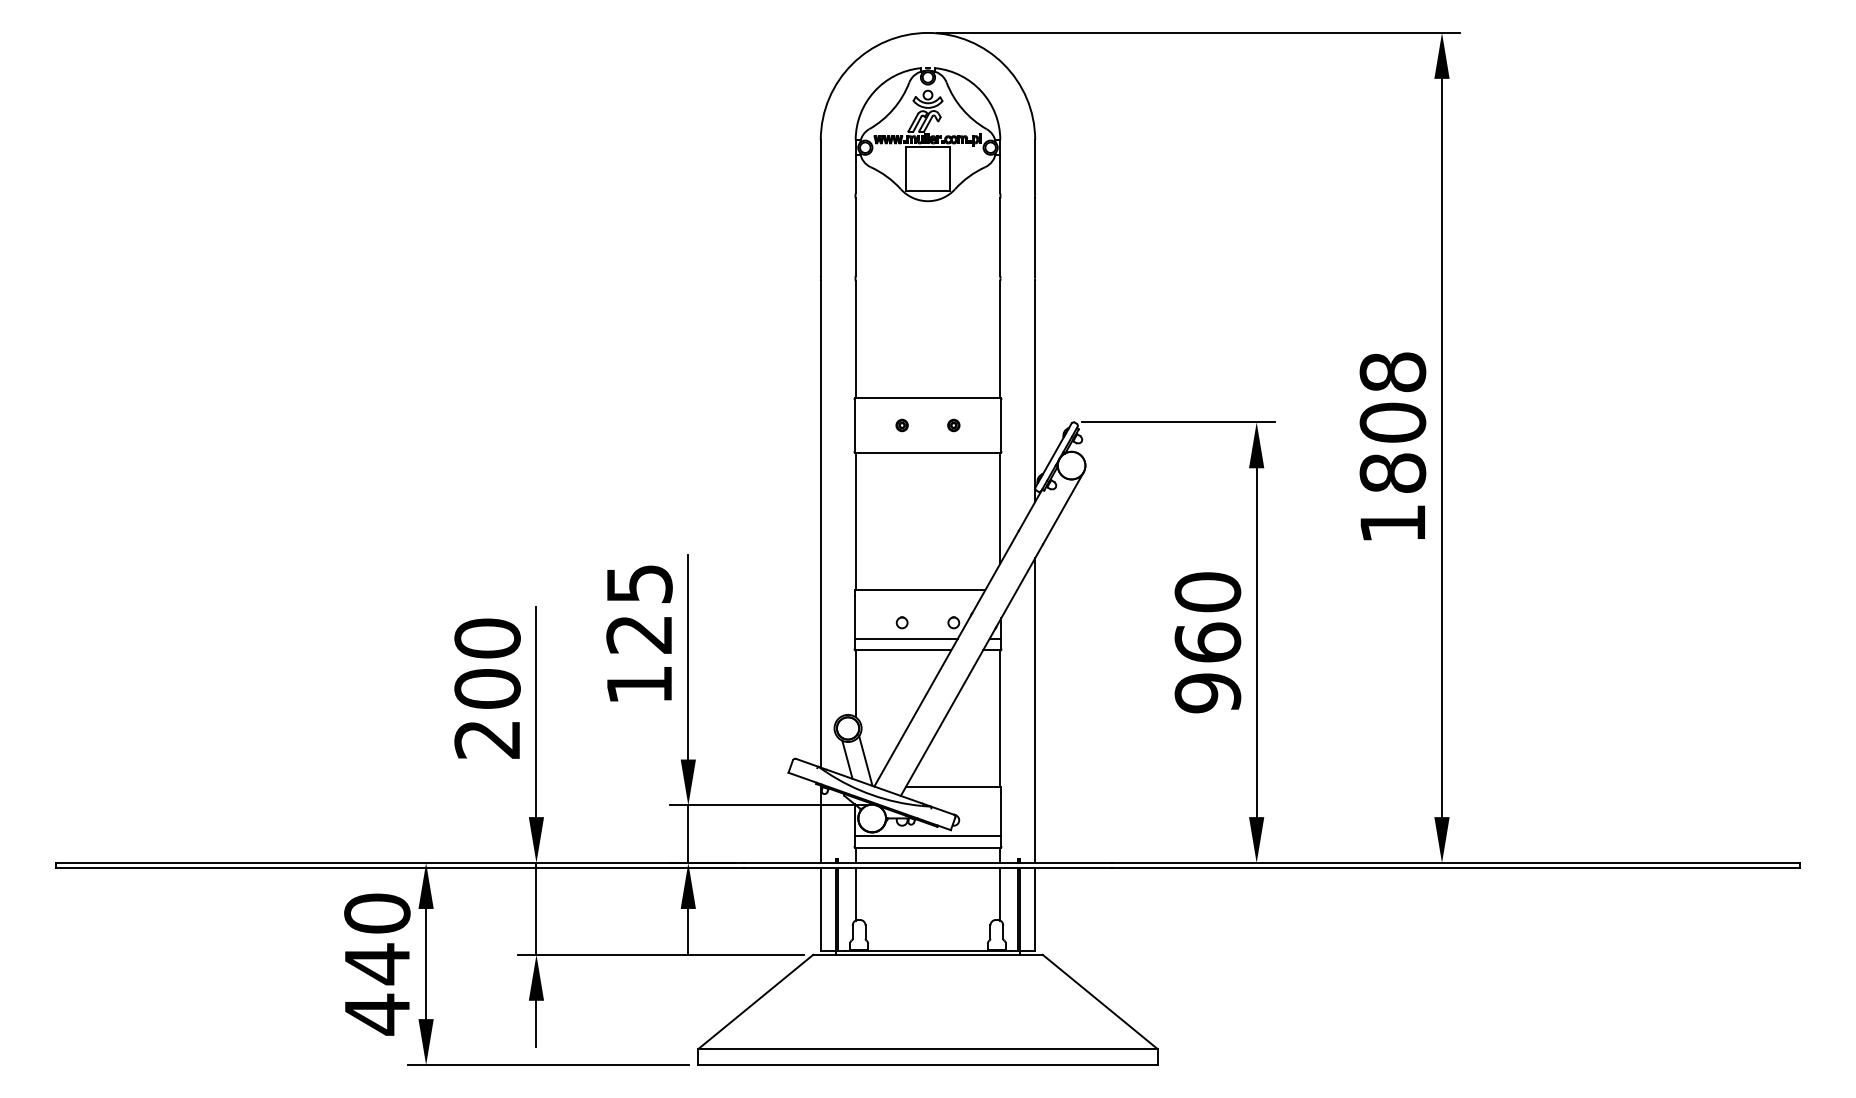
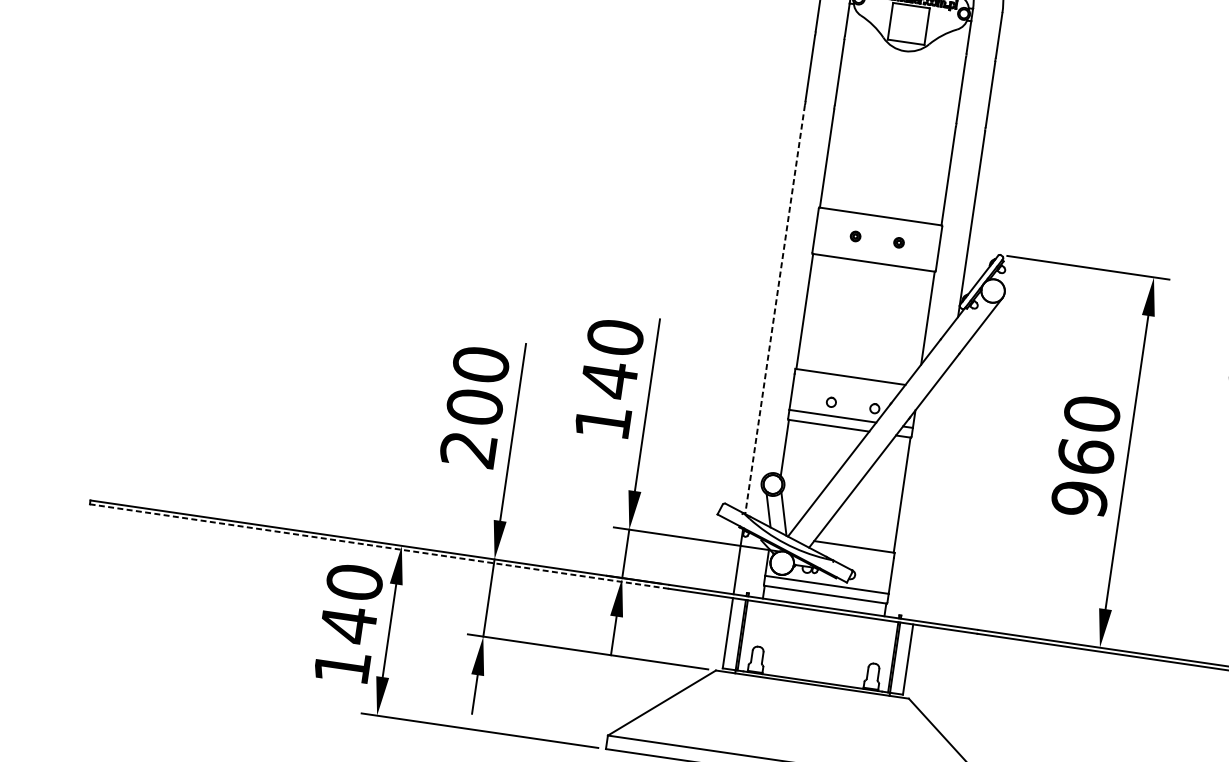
line: (820, 524) -> (774, 309), solid -> dashed
text: (639, 609) -> (612, 358), 125 -> 140
line: (1035, 710) -> (932, 492), removed
line: (399, 867) -> (378, 546), solid -> dashed
line: (855, 893) -> (759, 624), removed
line: (1000, 893) -> (880, 641), removed
text: (377, 1014) -> (342, 667), 440 -> 140

